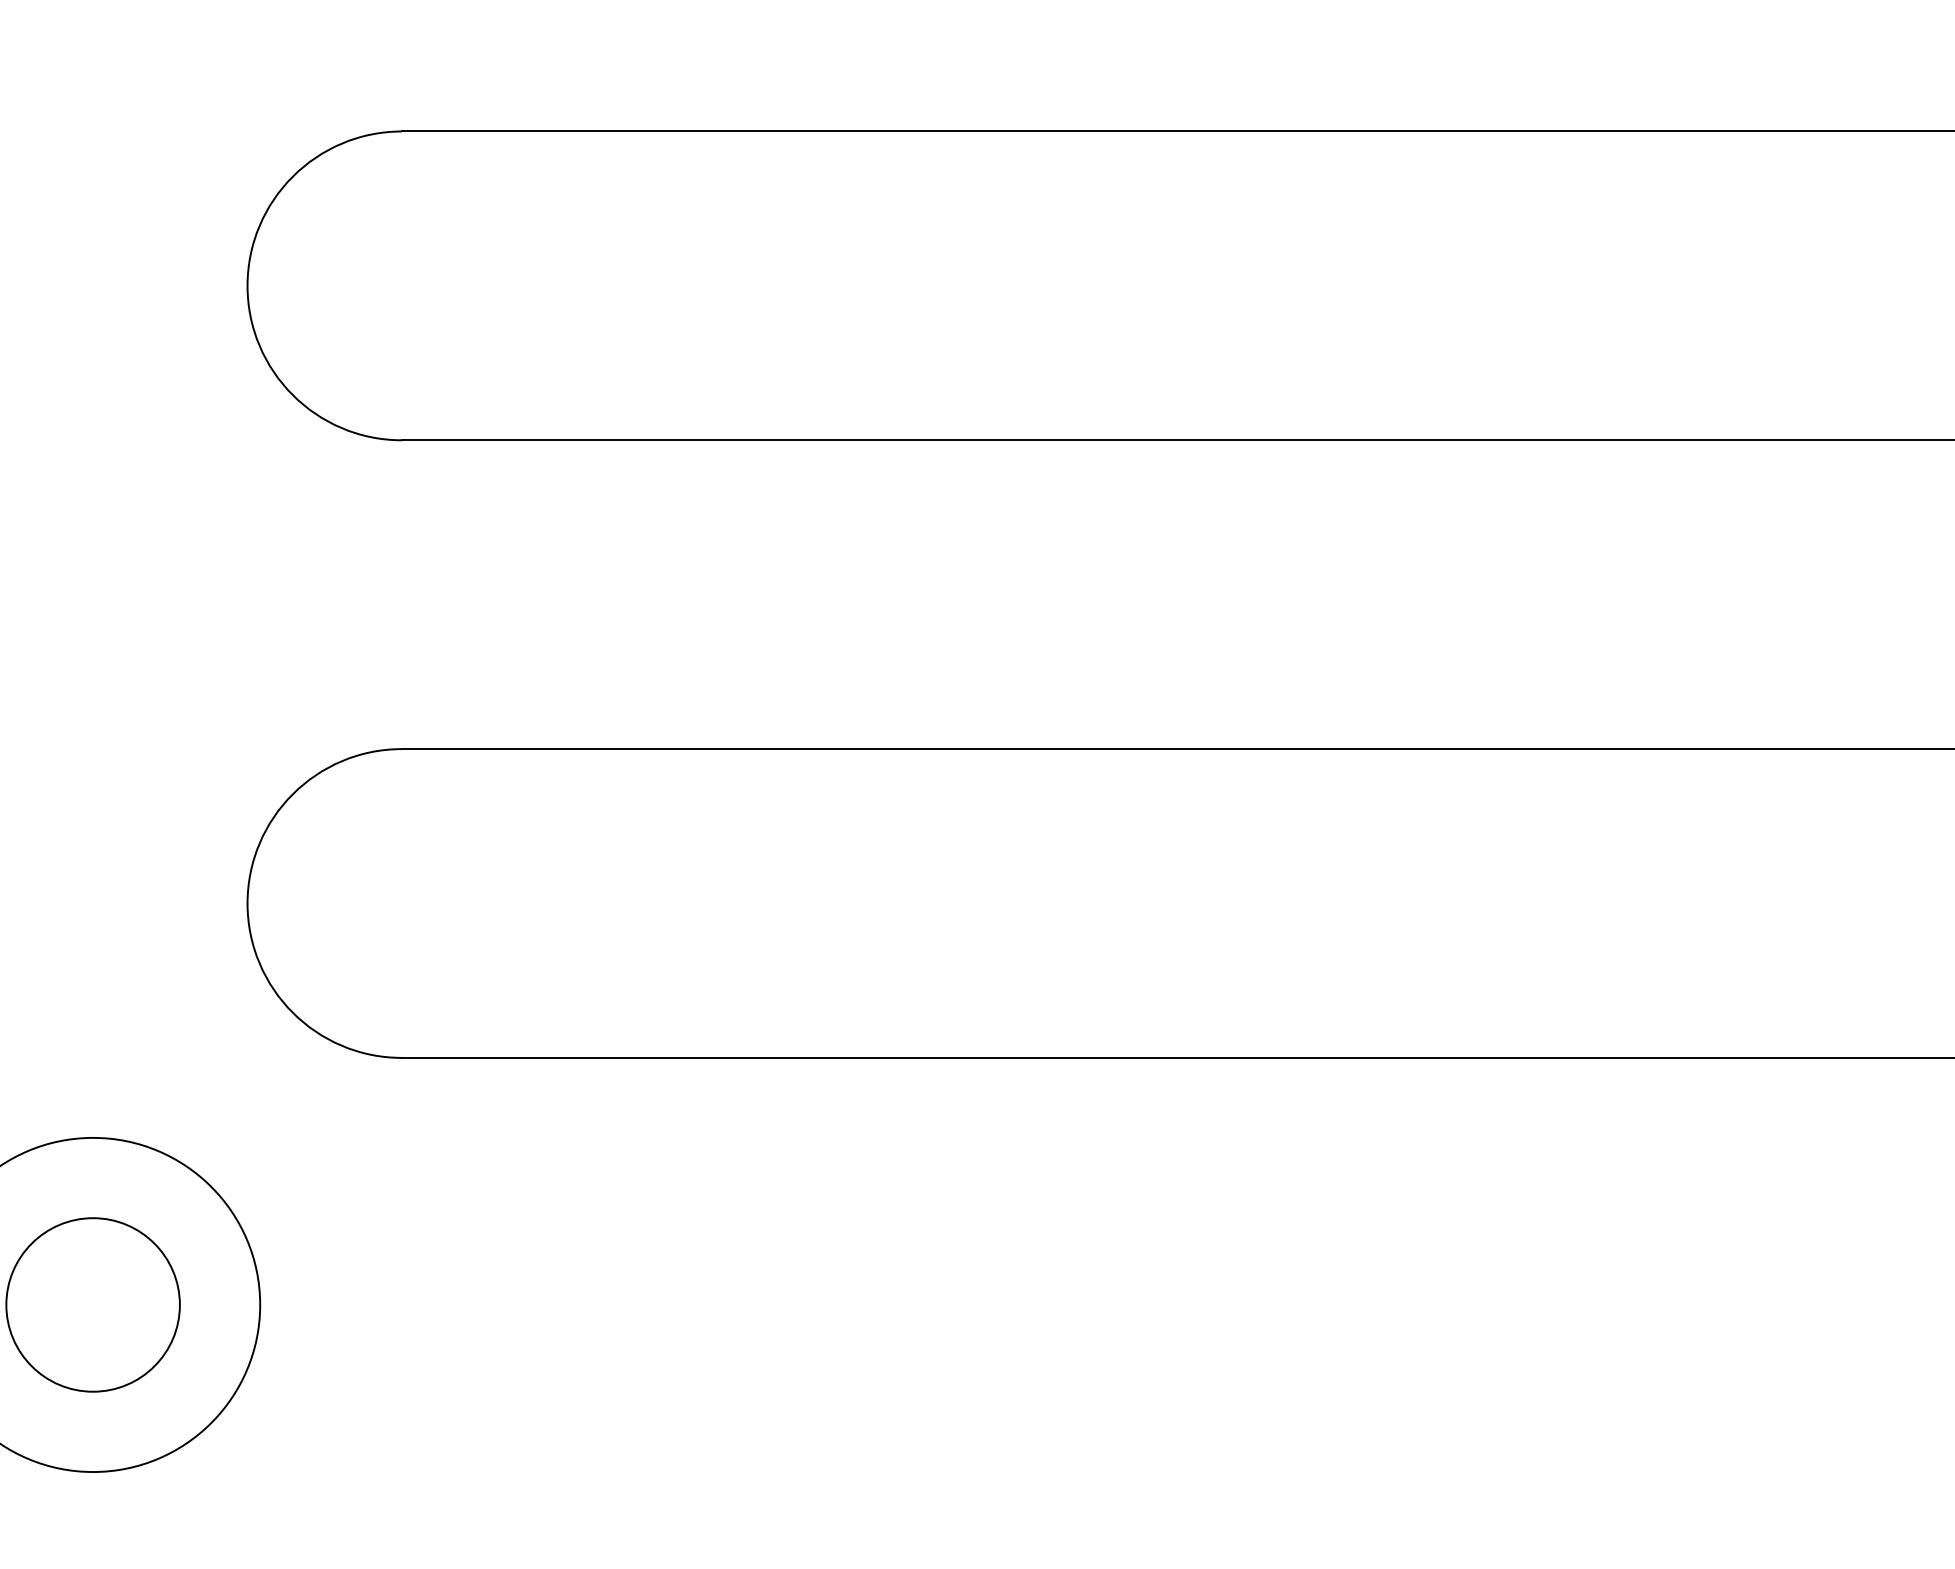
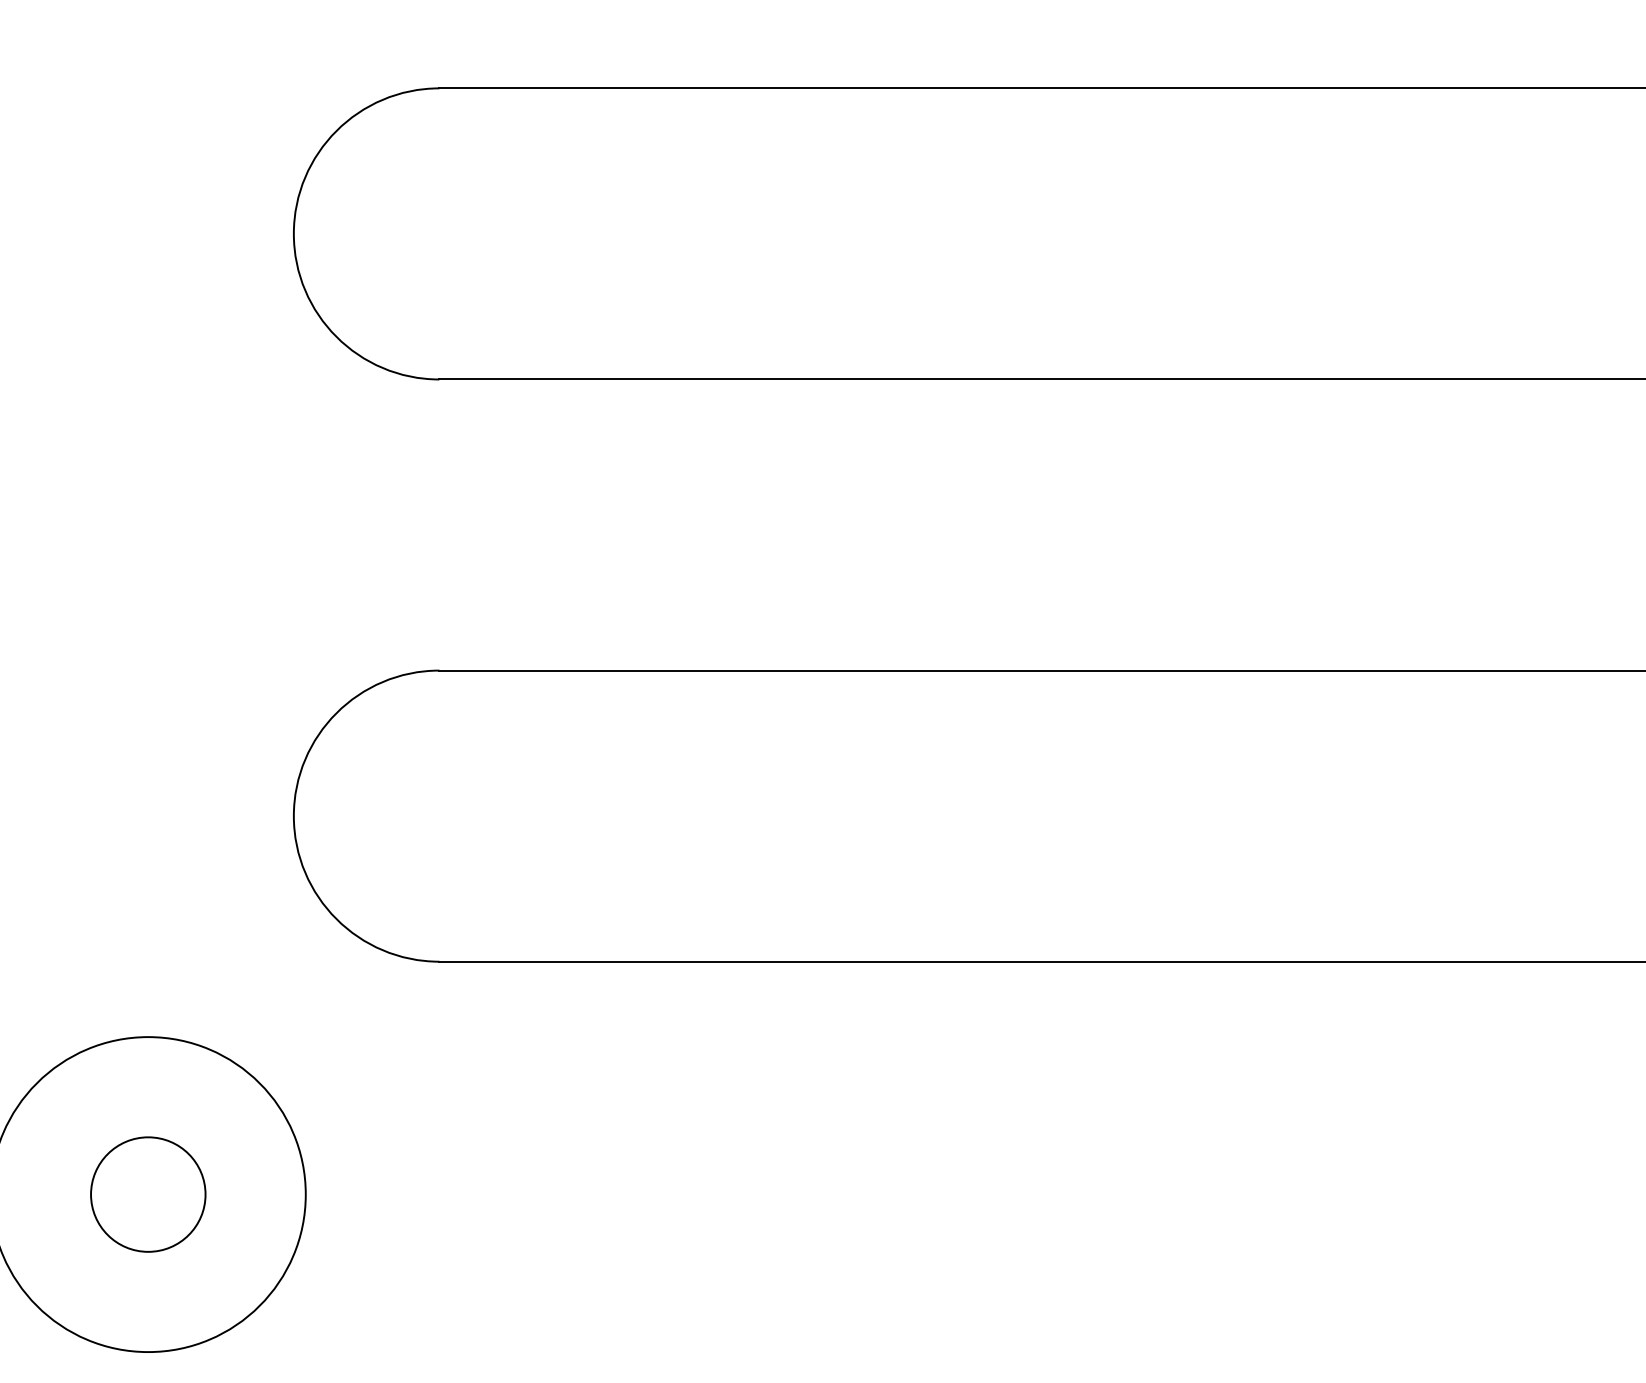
circle: (92, 1304) -> (147, 1194), size x0.7

